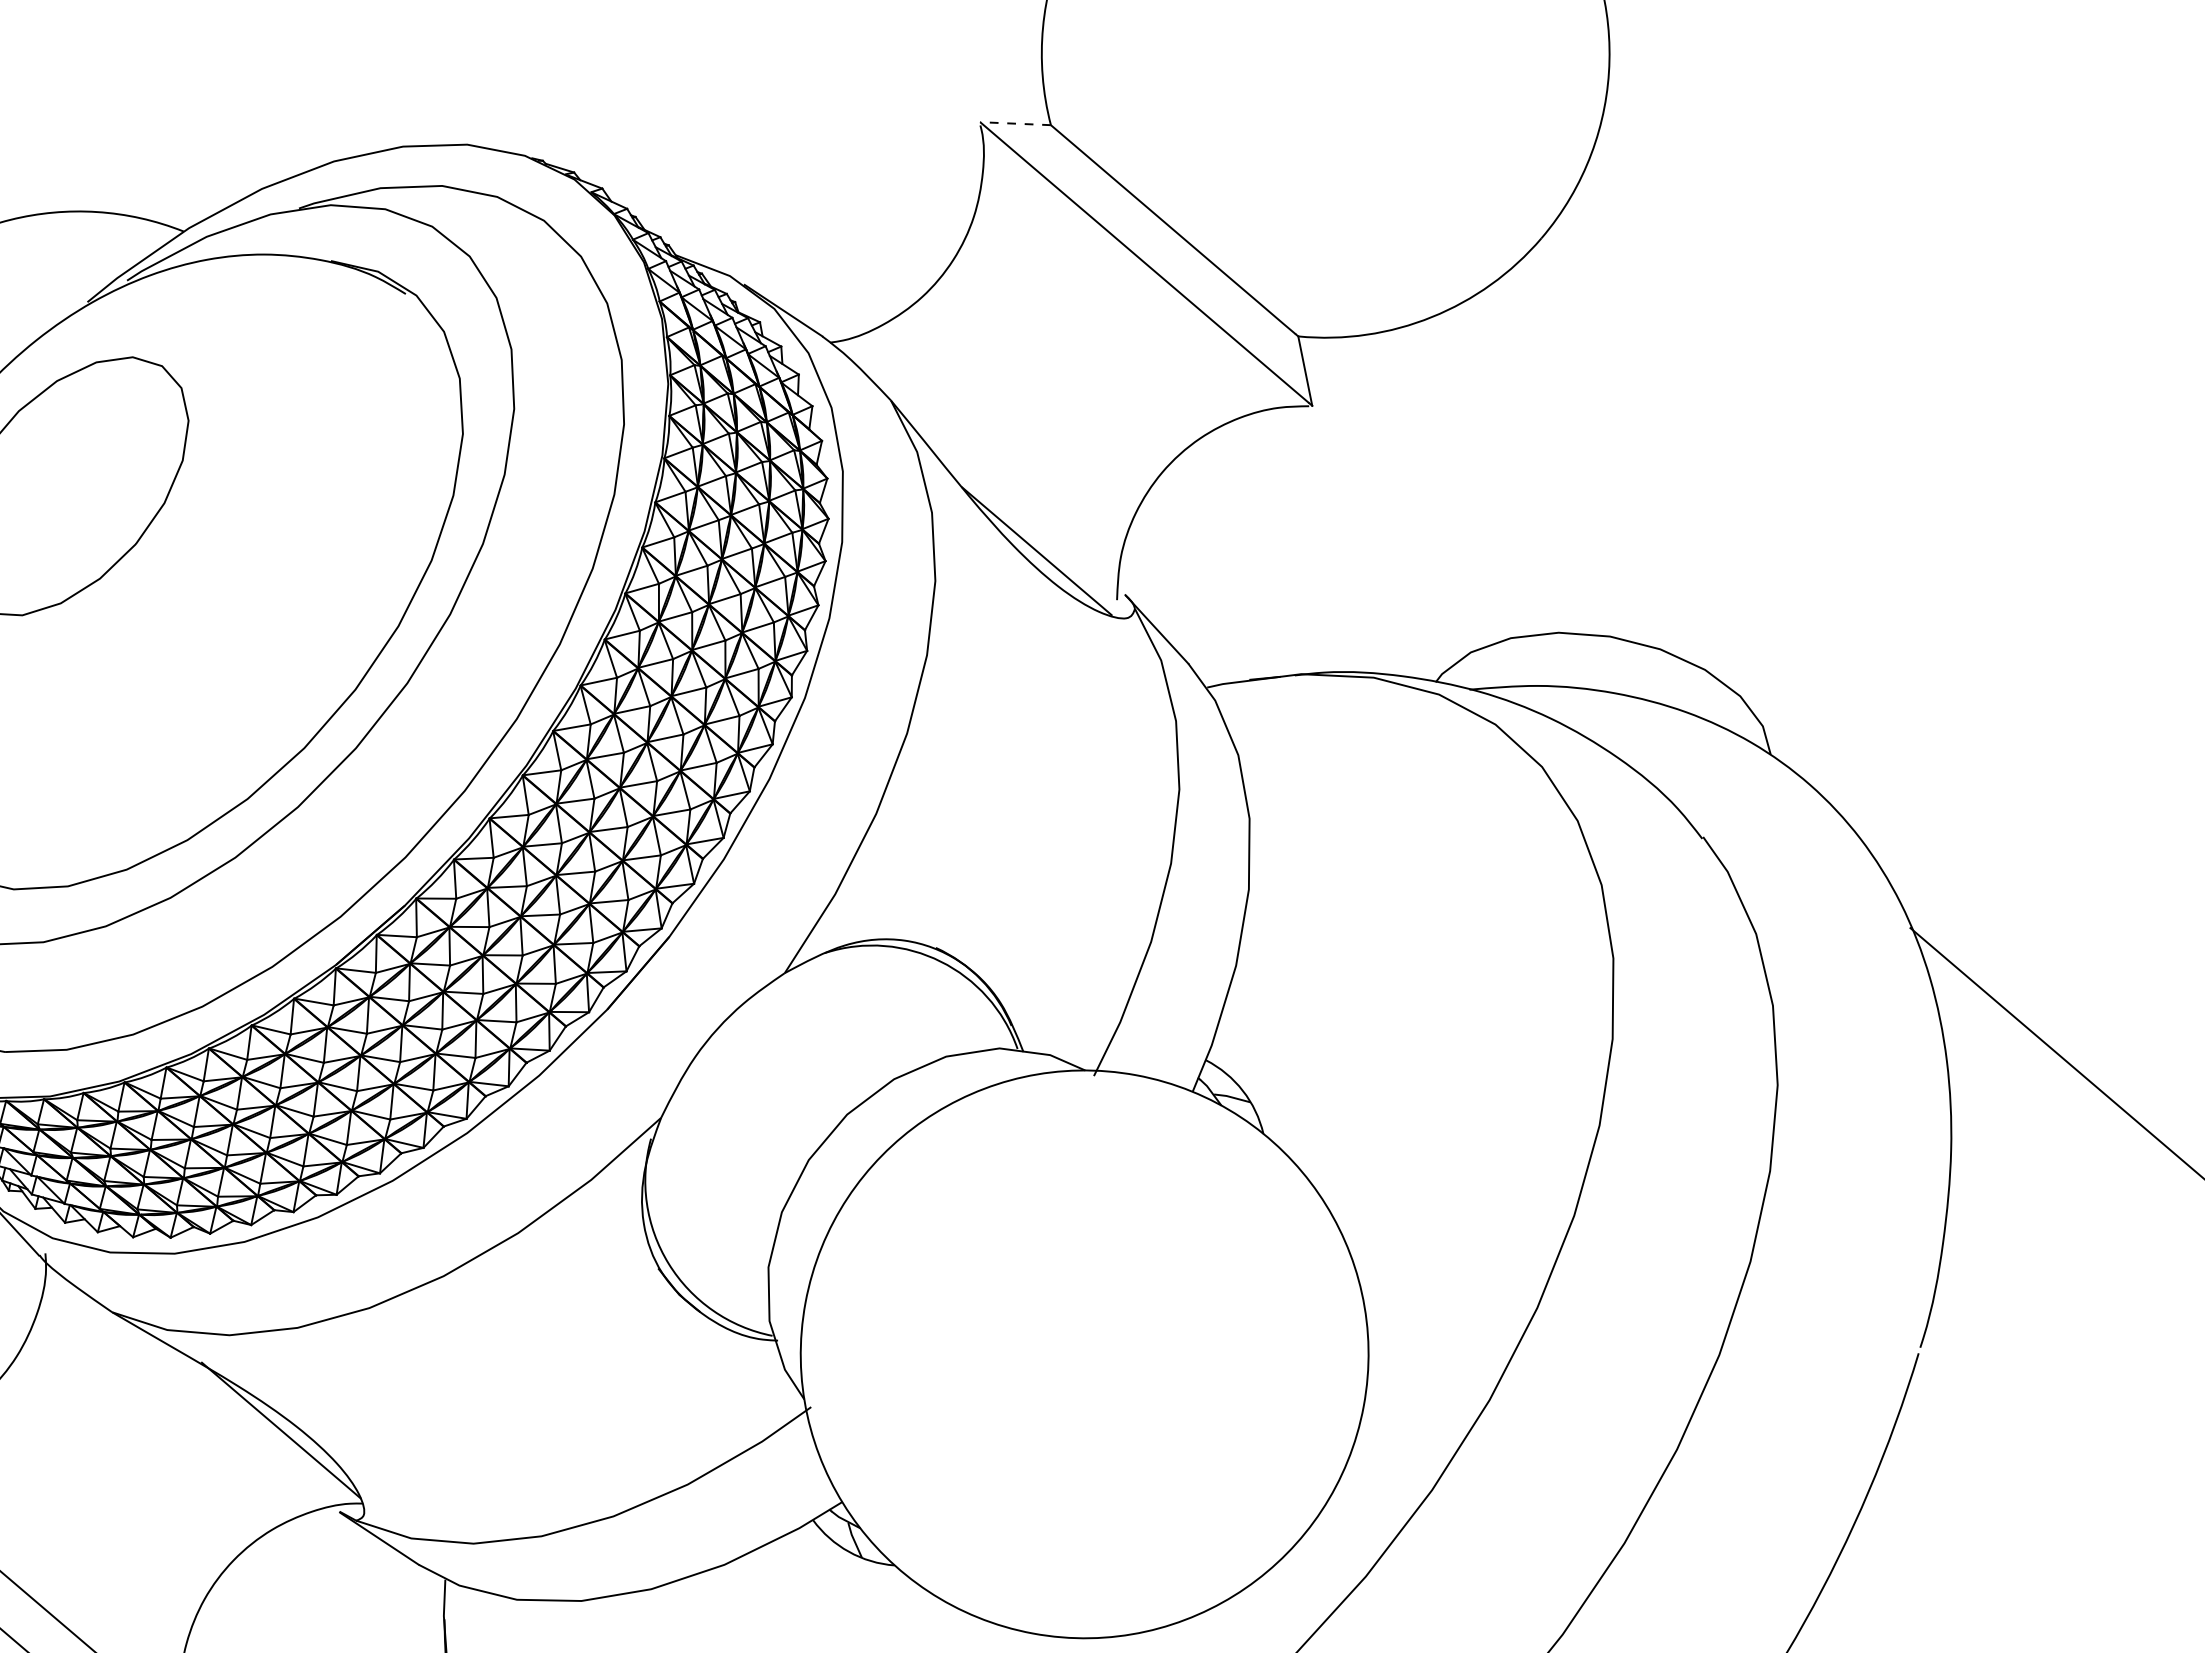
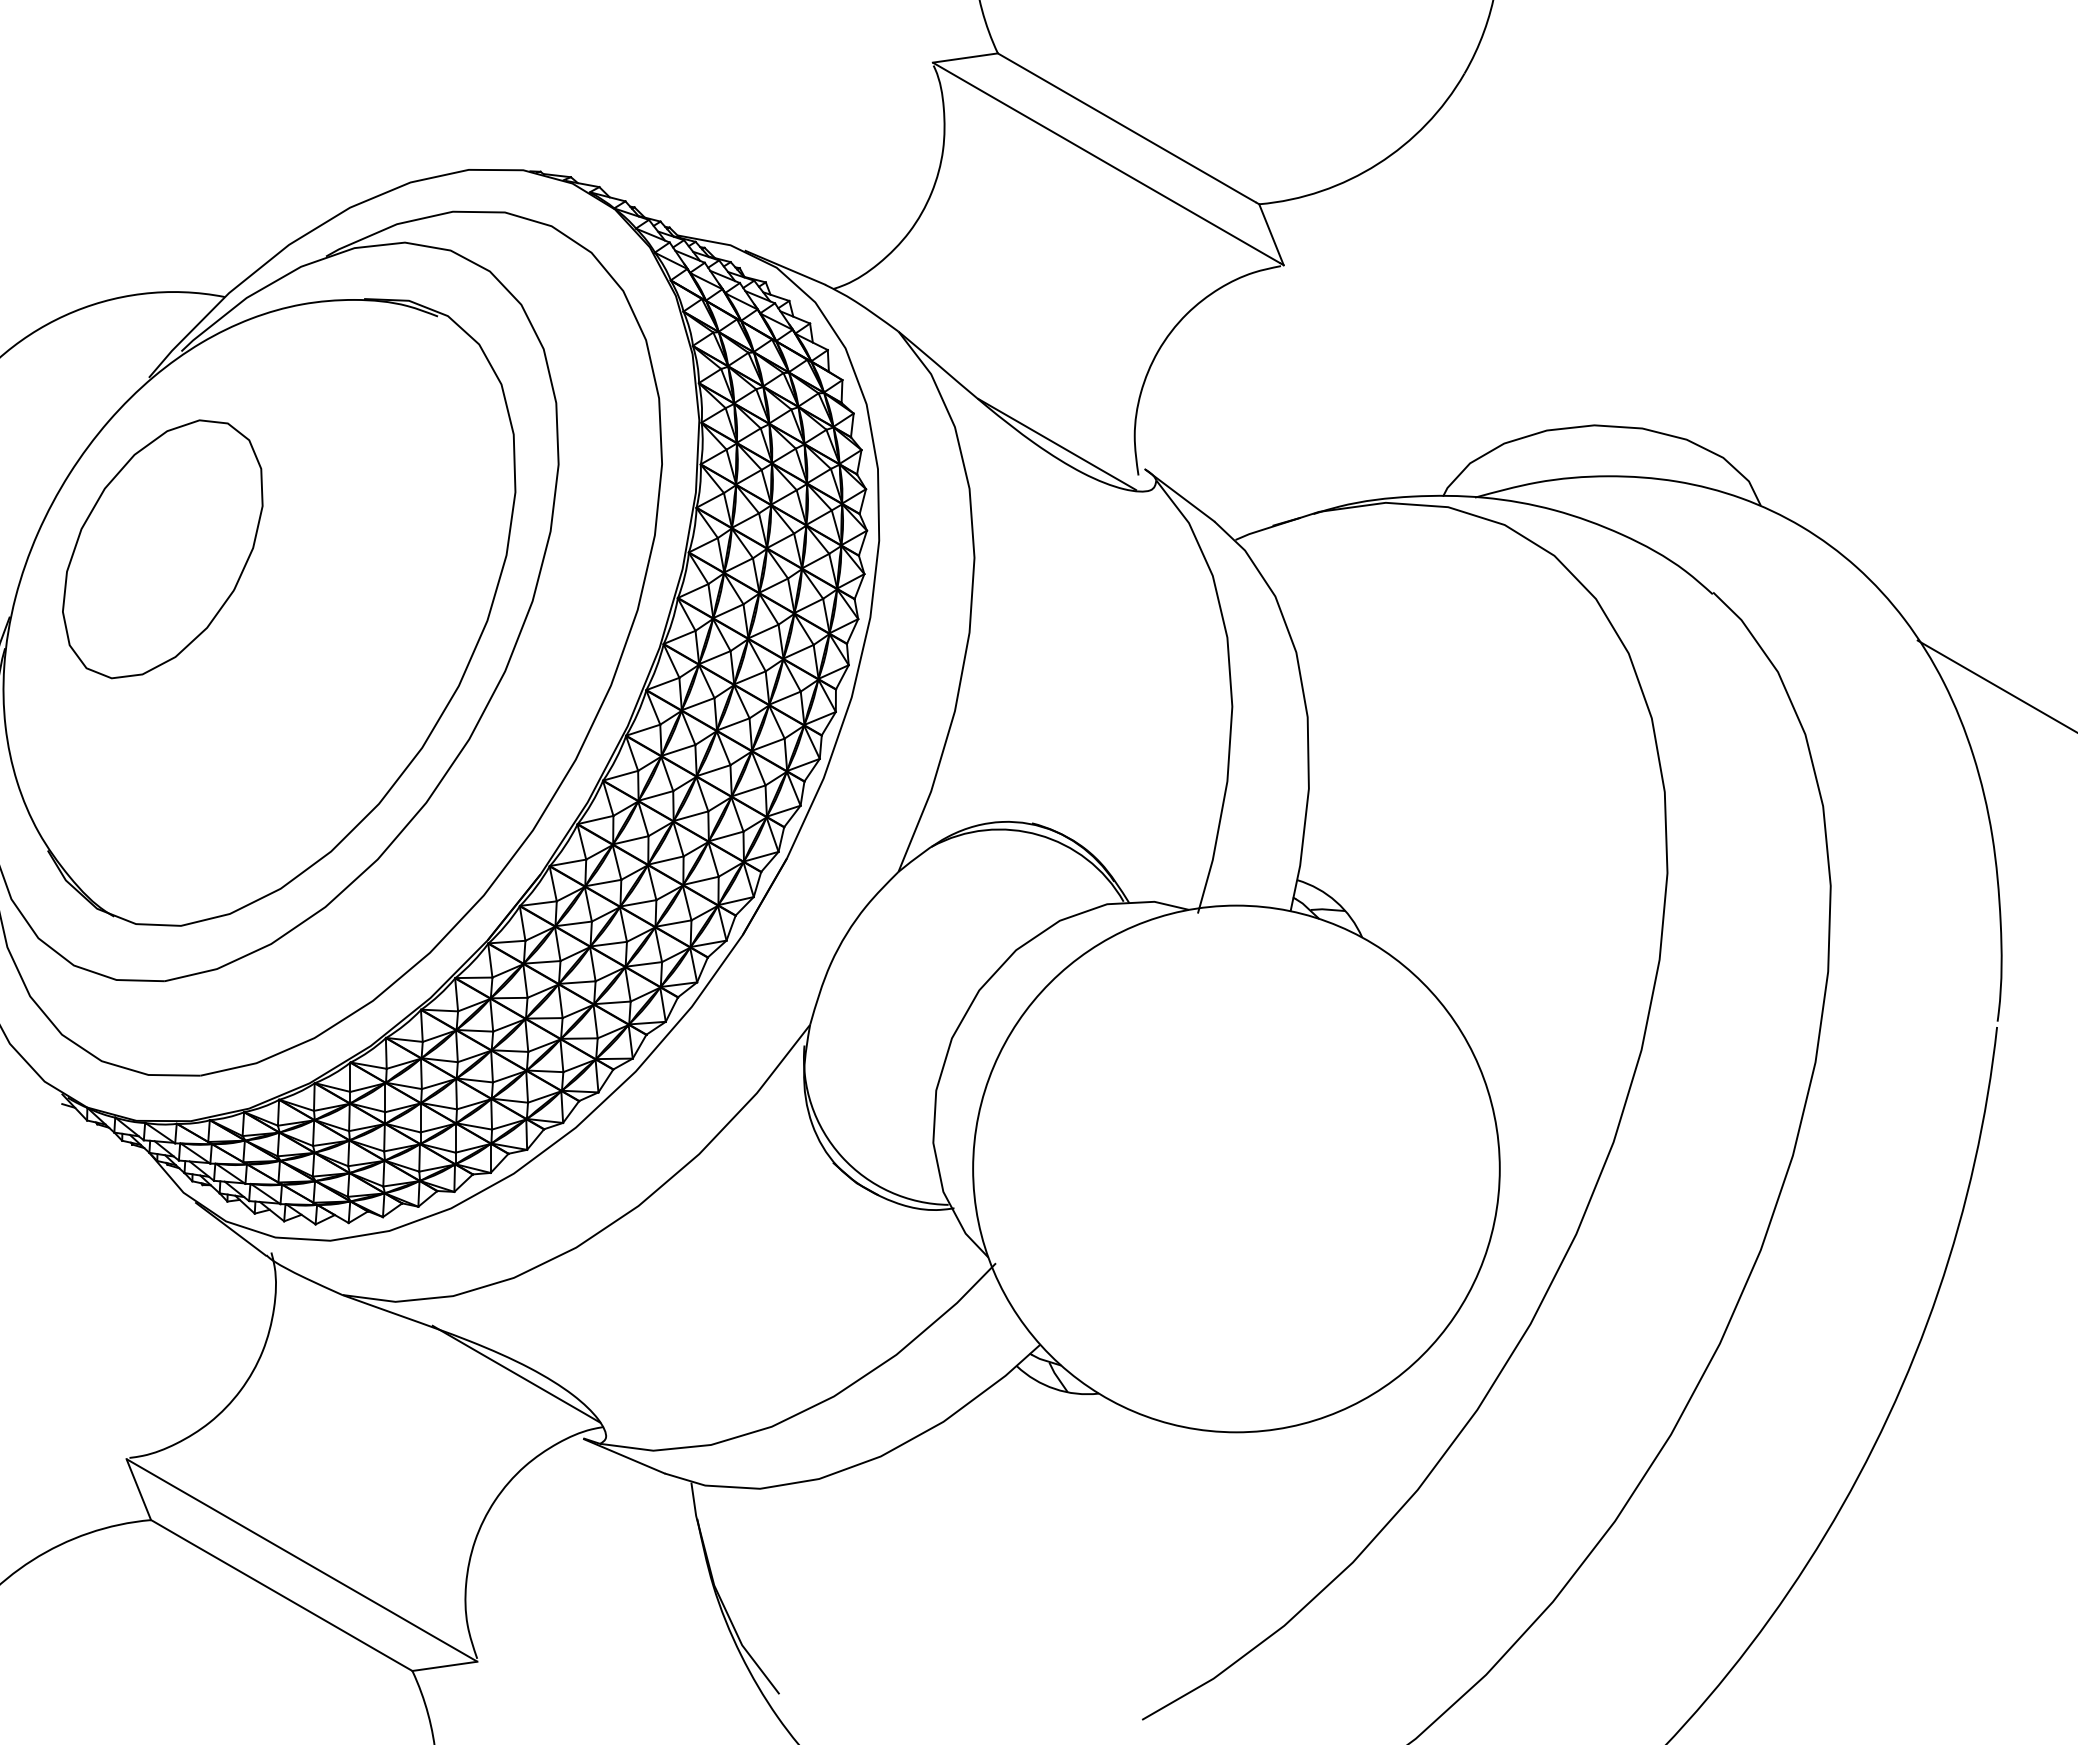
line: (1015, 124) -> (965, 58), dashed -> solid

